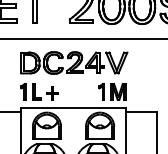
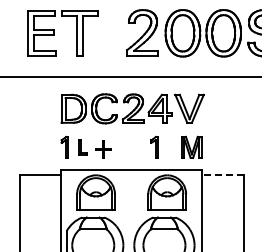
part: (36, 91) -> (82, 147), size x0.7
part: (101, 91) -> (154, 147), moved
line: (141, 112) -> (222, 174), solid -> dashed

